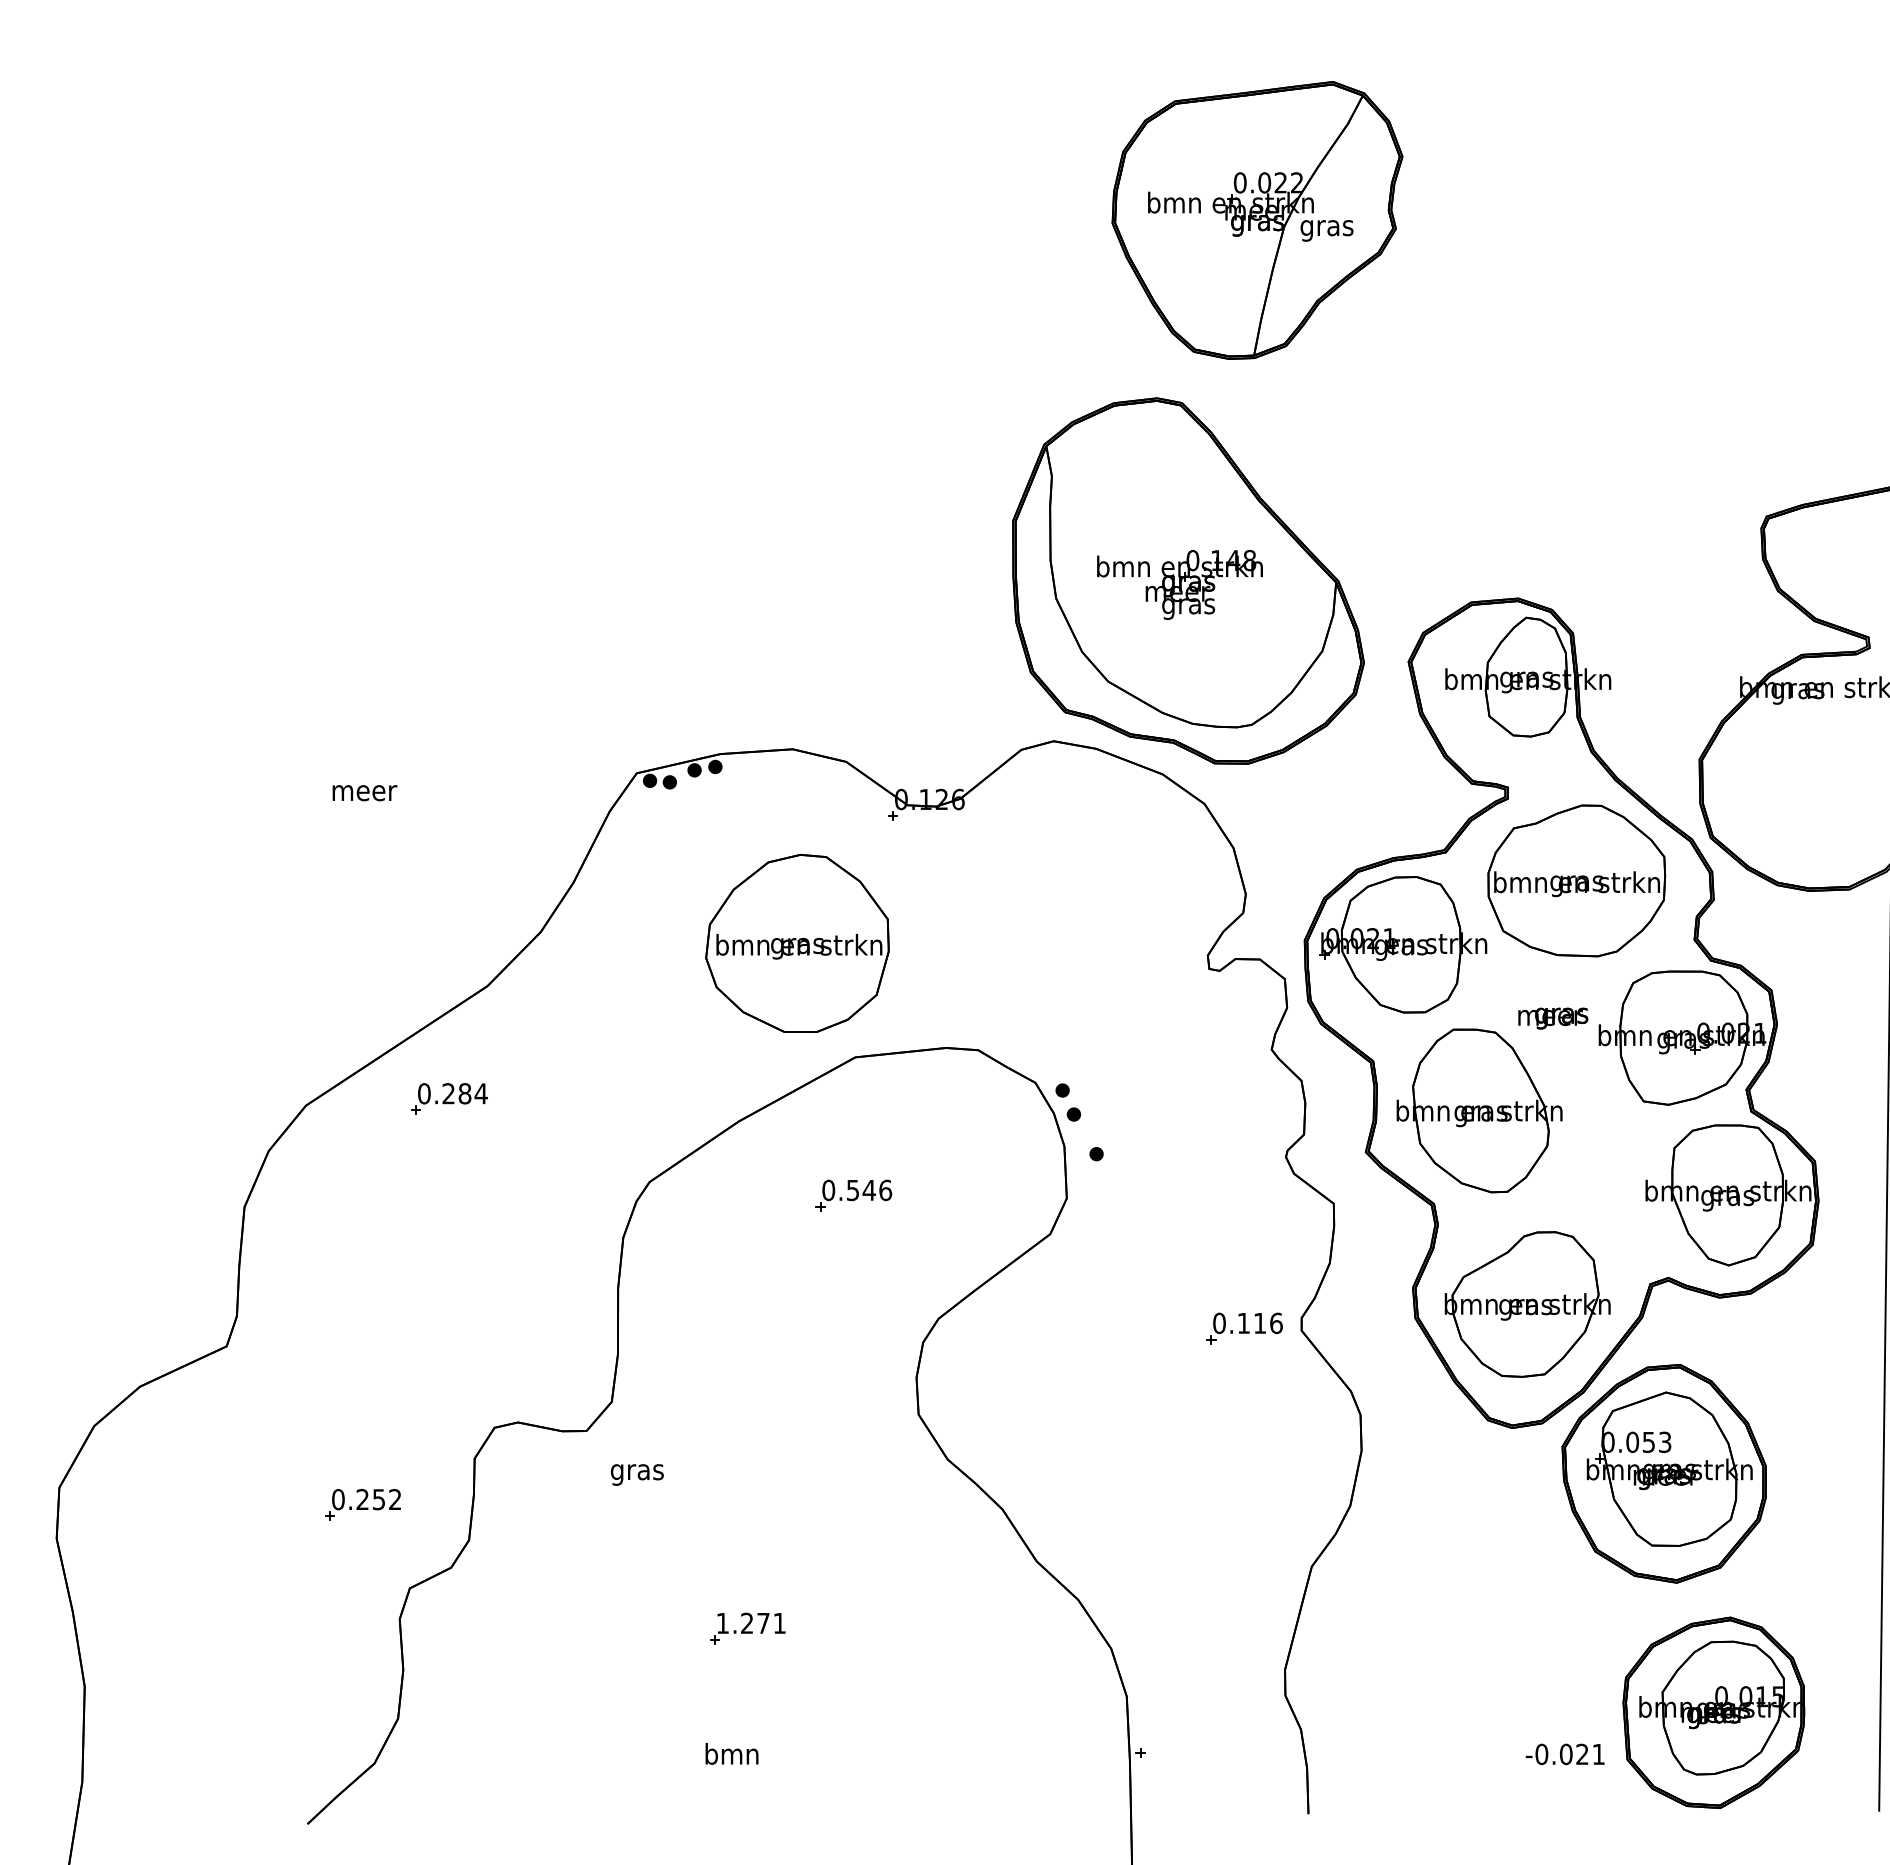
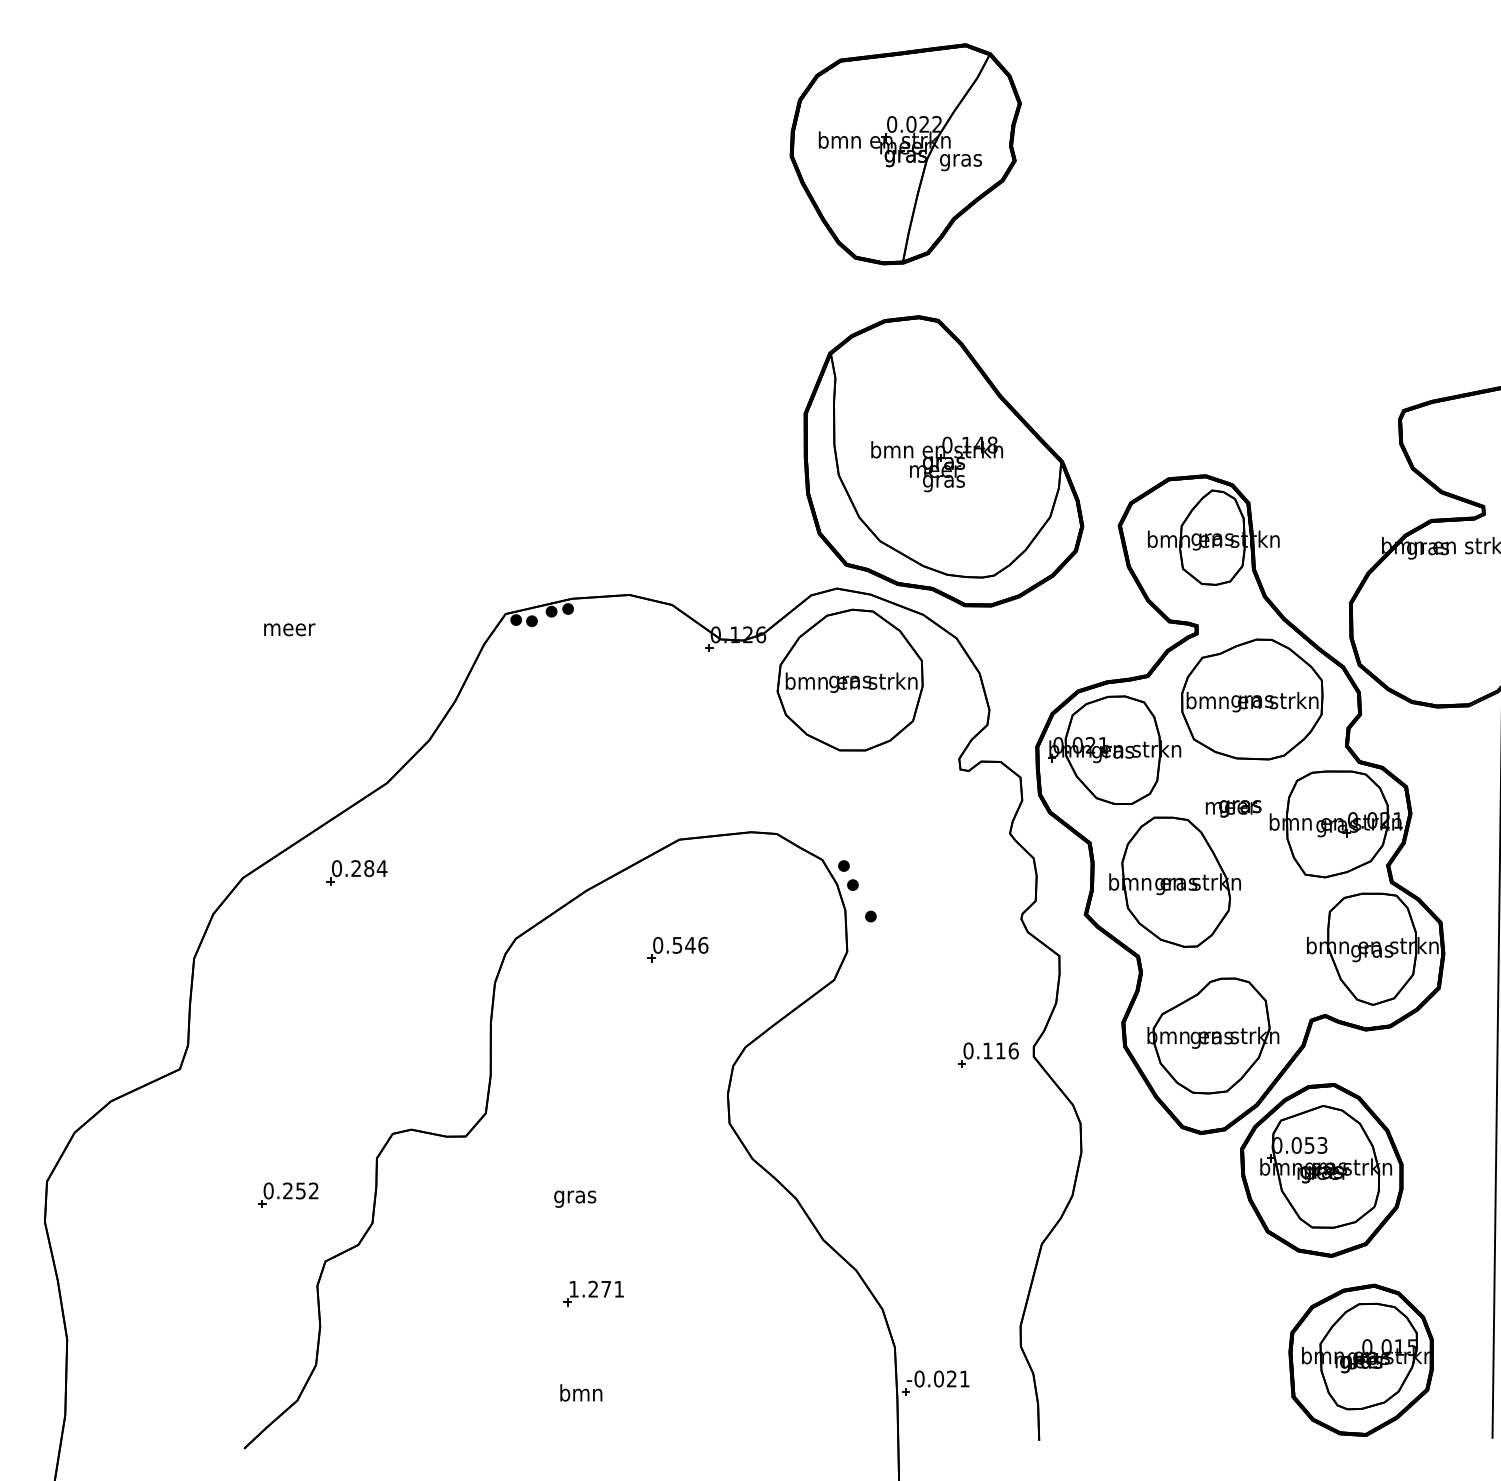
part: (1257, 220) -> (905, 154), moved
part: (797, 942) -> (850, 679), moved
text: (637, 1474) -> (575, 1198), moved
text: (1564, 1754) -> (937, 1379), moved

